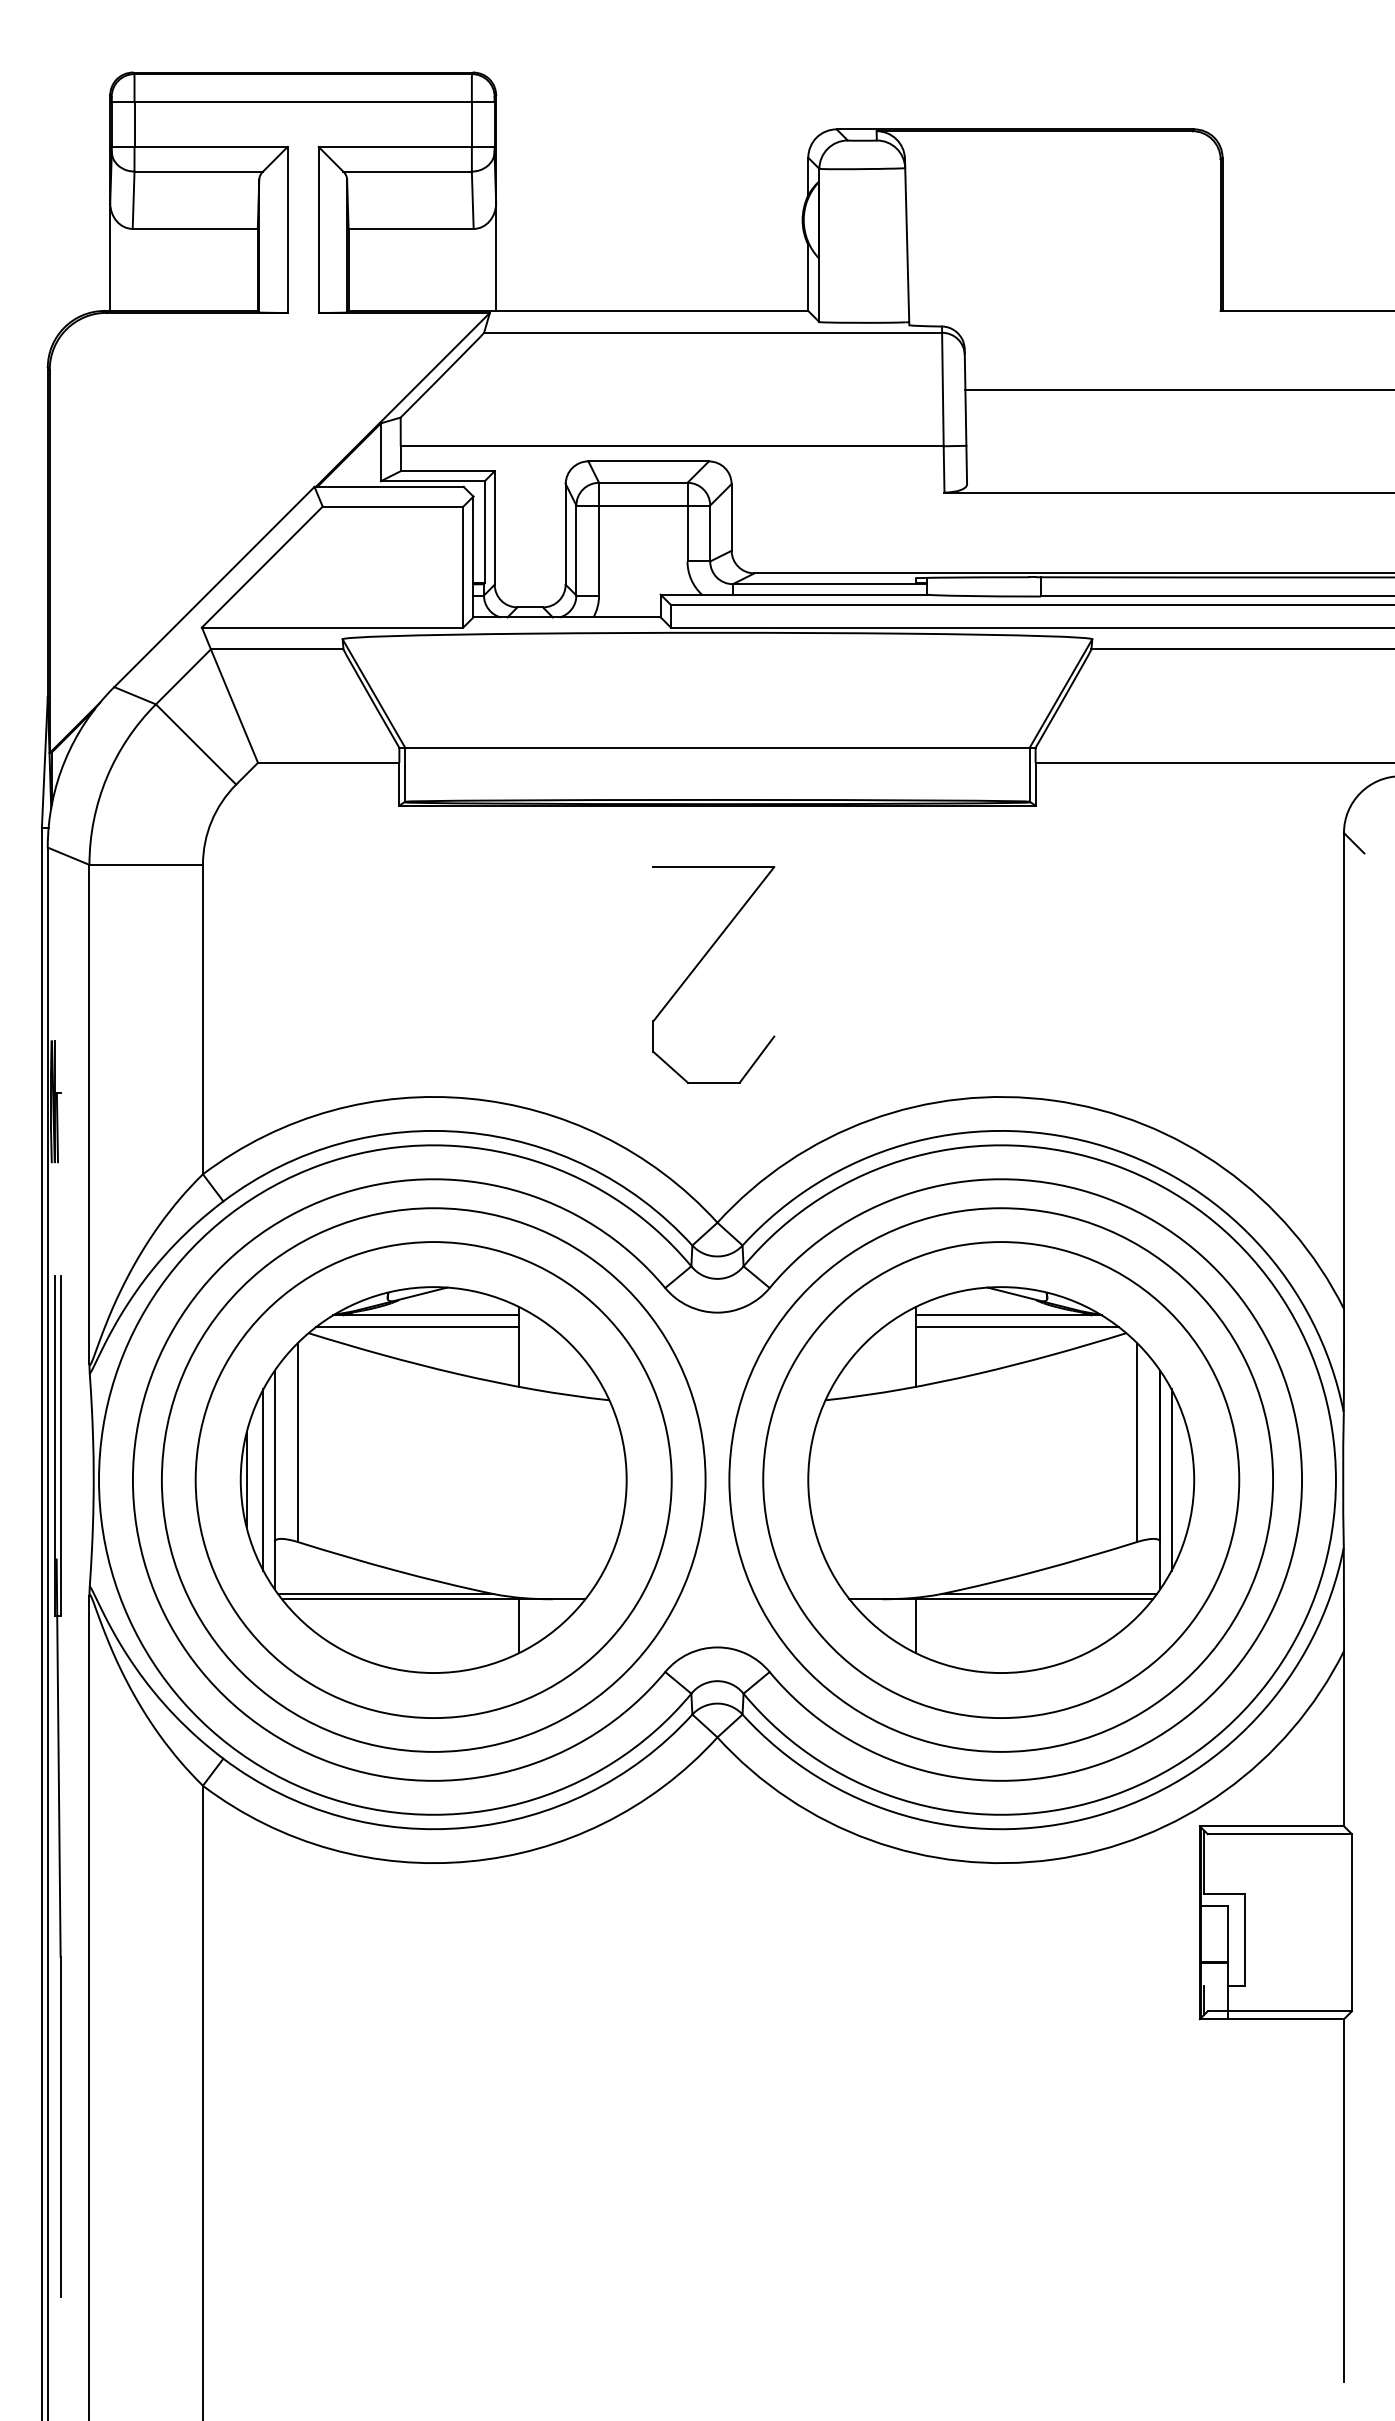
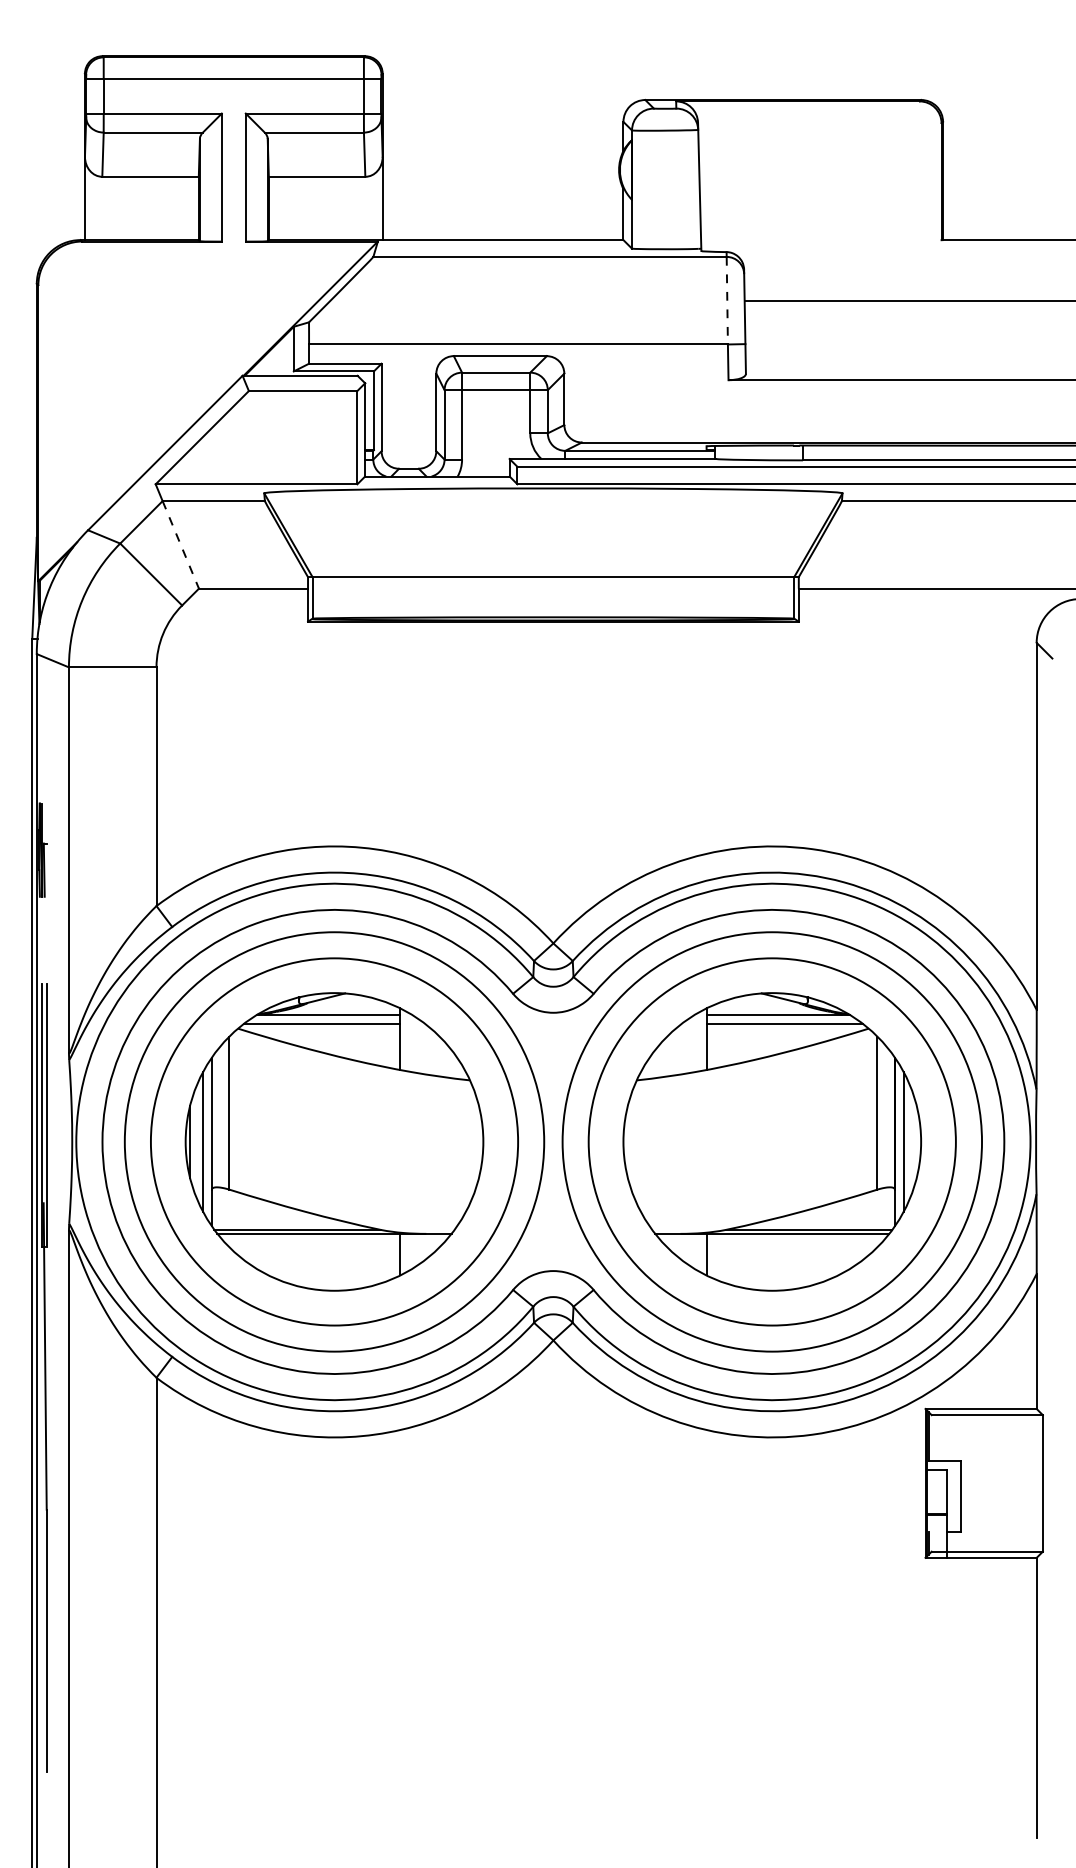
line: (942, 389) -> (726, 300), solid -> dashed
line: (234, 706) -> (180, 545), solid -> dashed
part: (699, 964) -> (539, 744), removed

